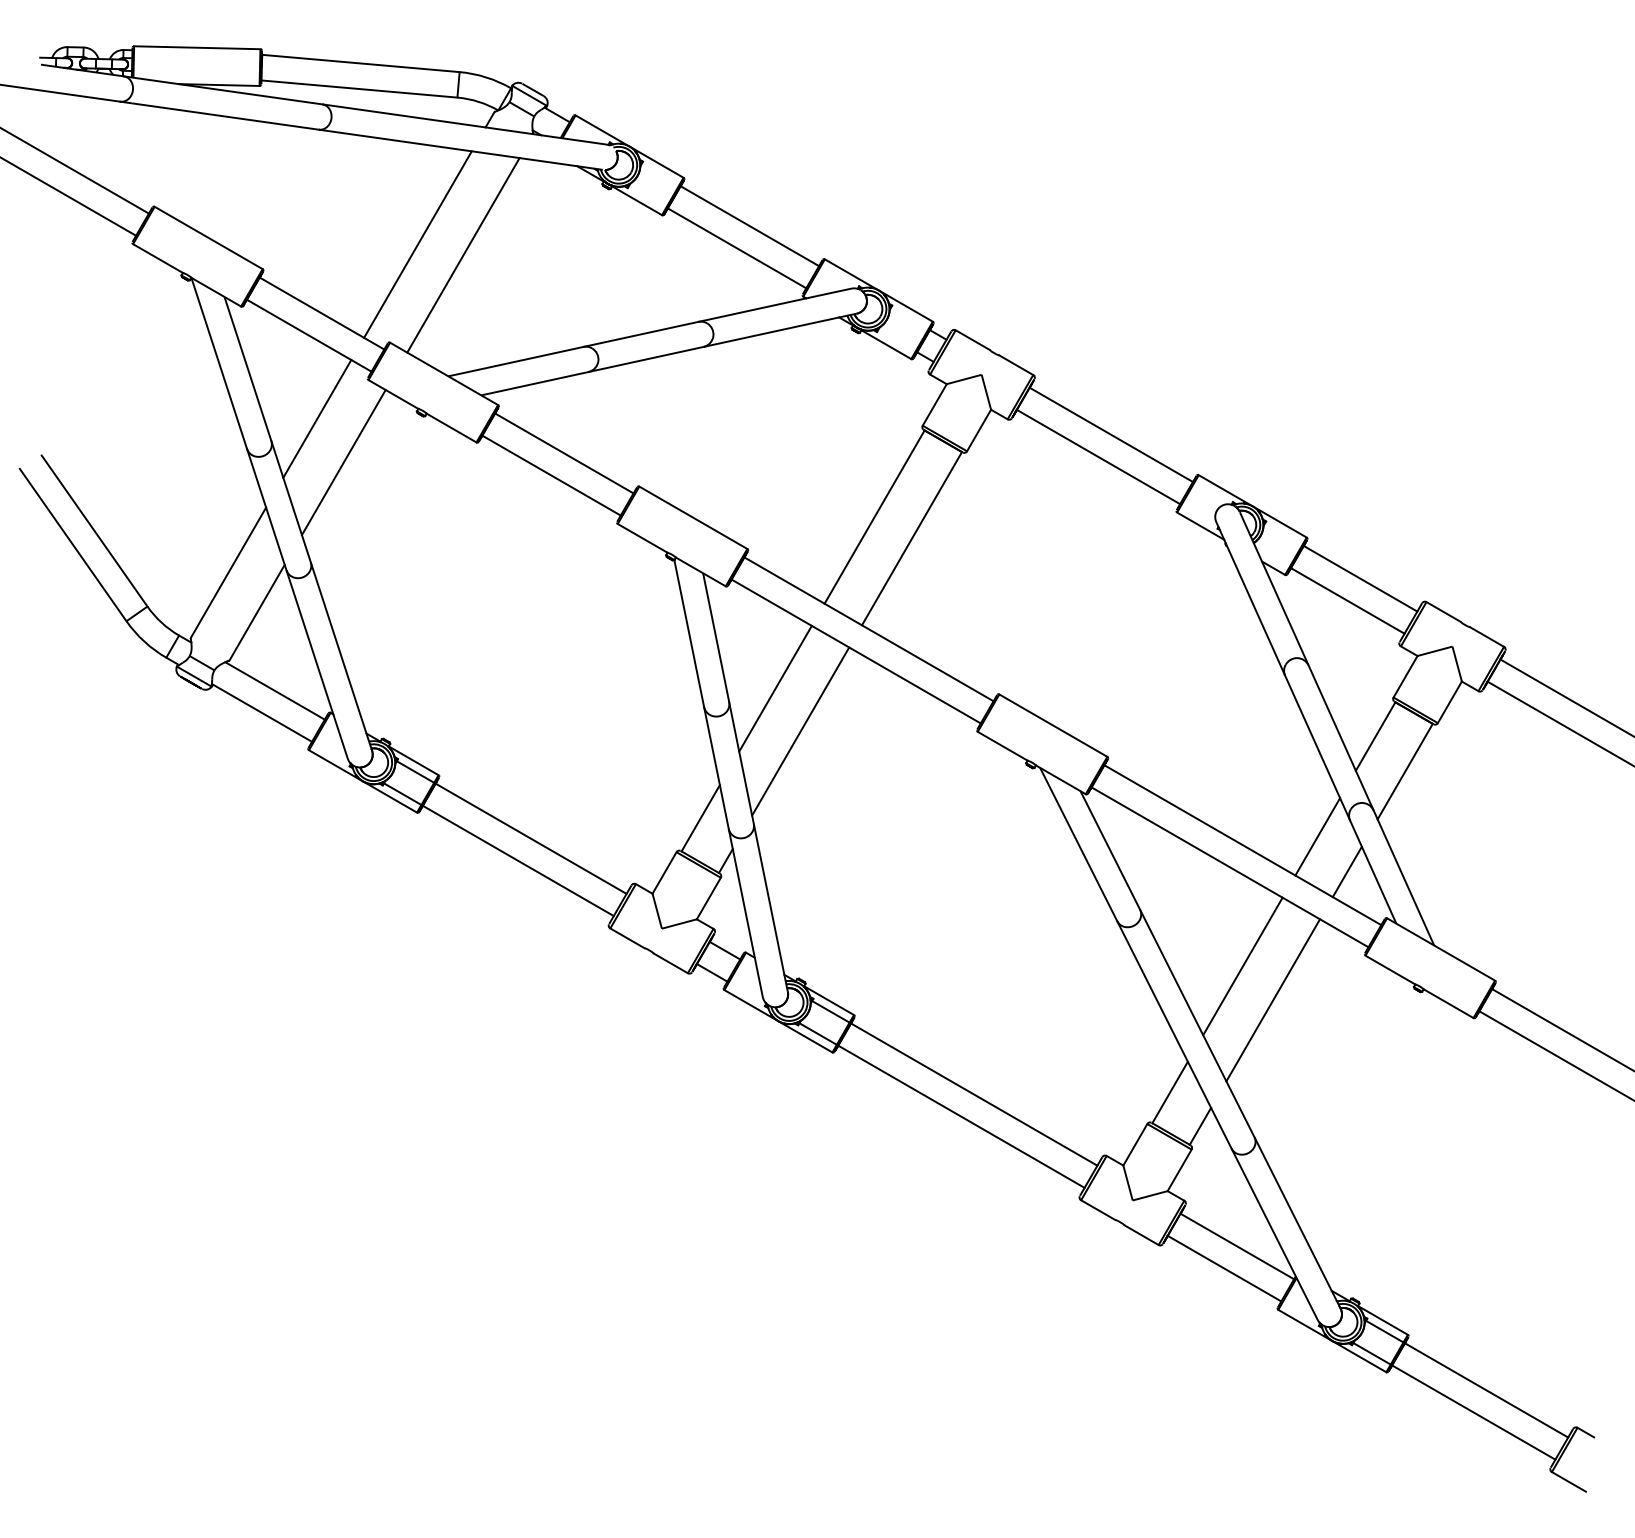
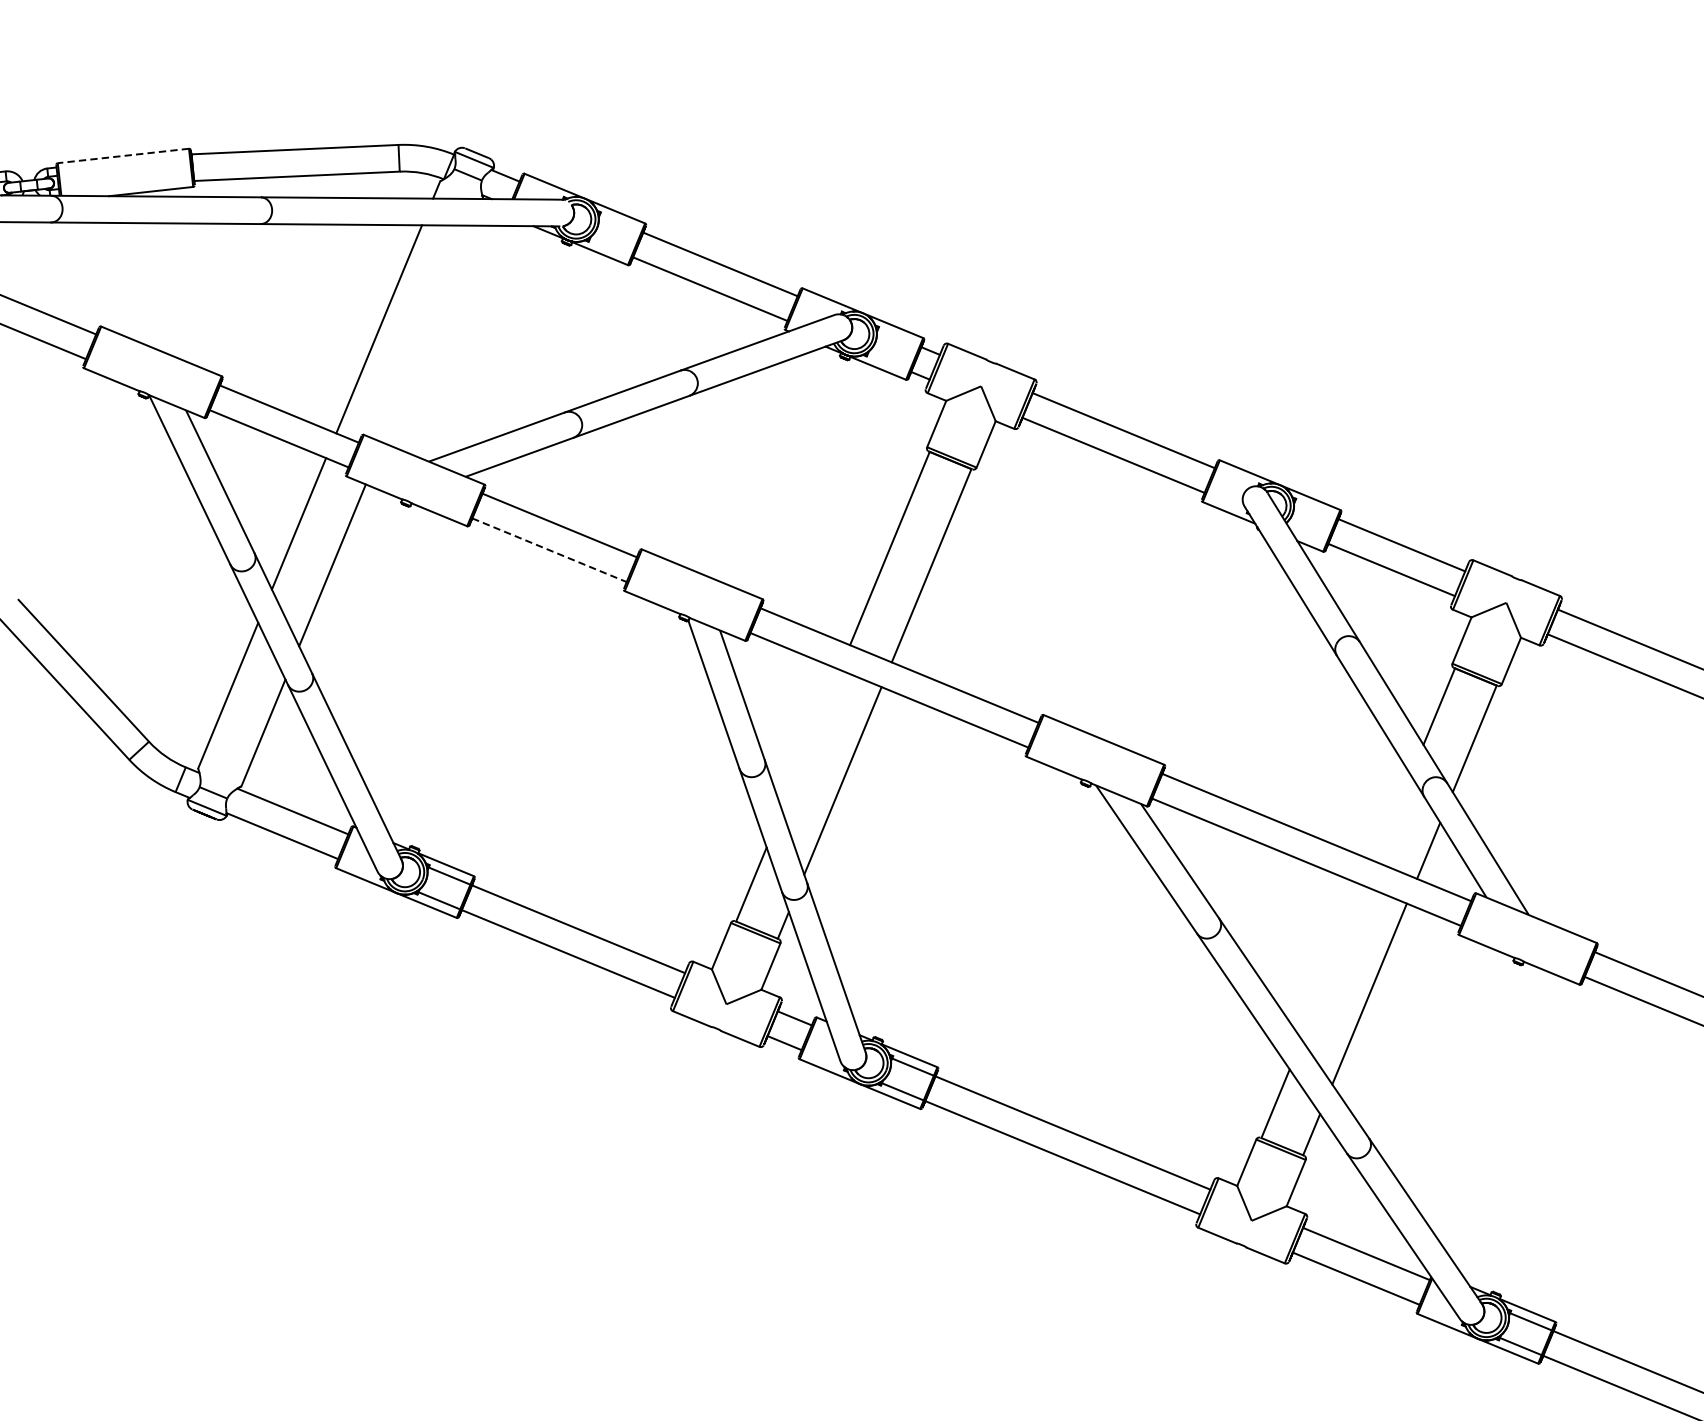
line: (196, 47) -> (122, 155), solid -> dashed
line: (463, 255) -> (427, 334), removed
line: (551, 475) -> (549, 550), solid -> dashed
line: (775, 688) -> (810, 739), removed
line: (1317, 836) -> (1392, 818), removed
line: (1242, 966) -> (1333, 963), removed

